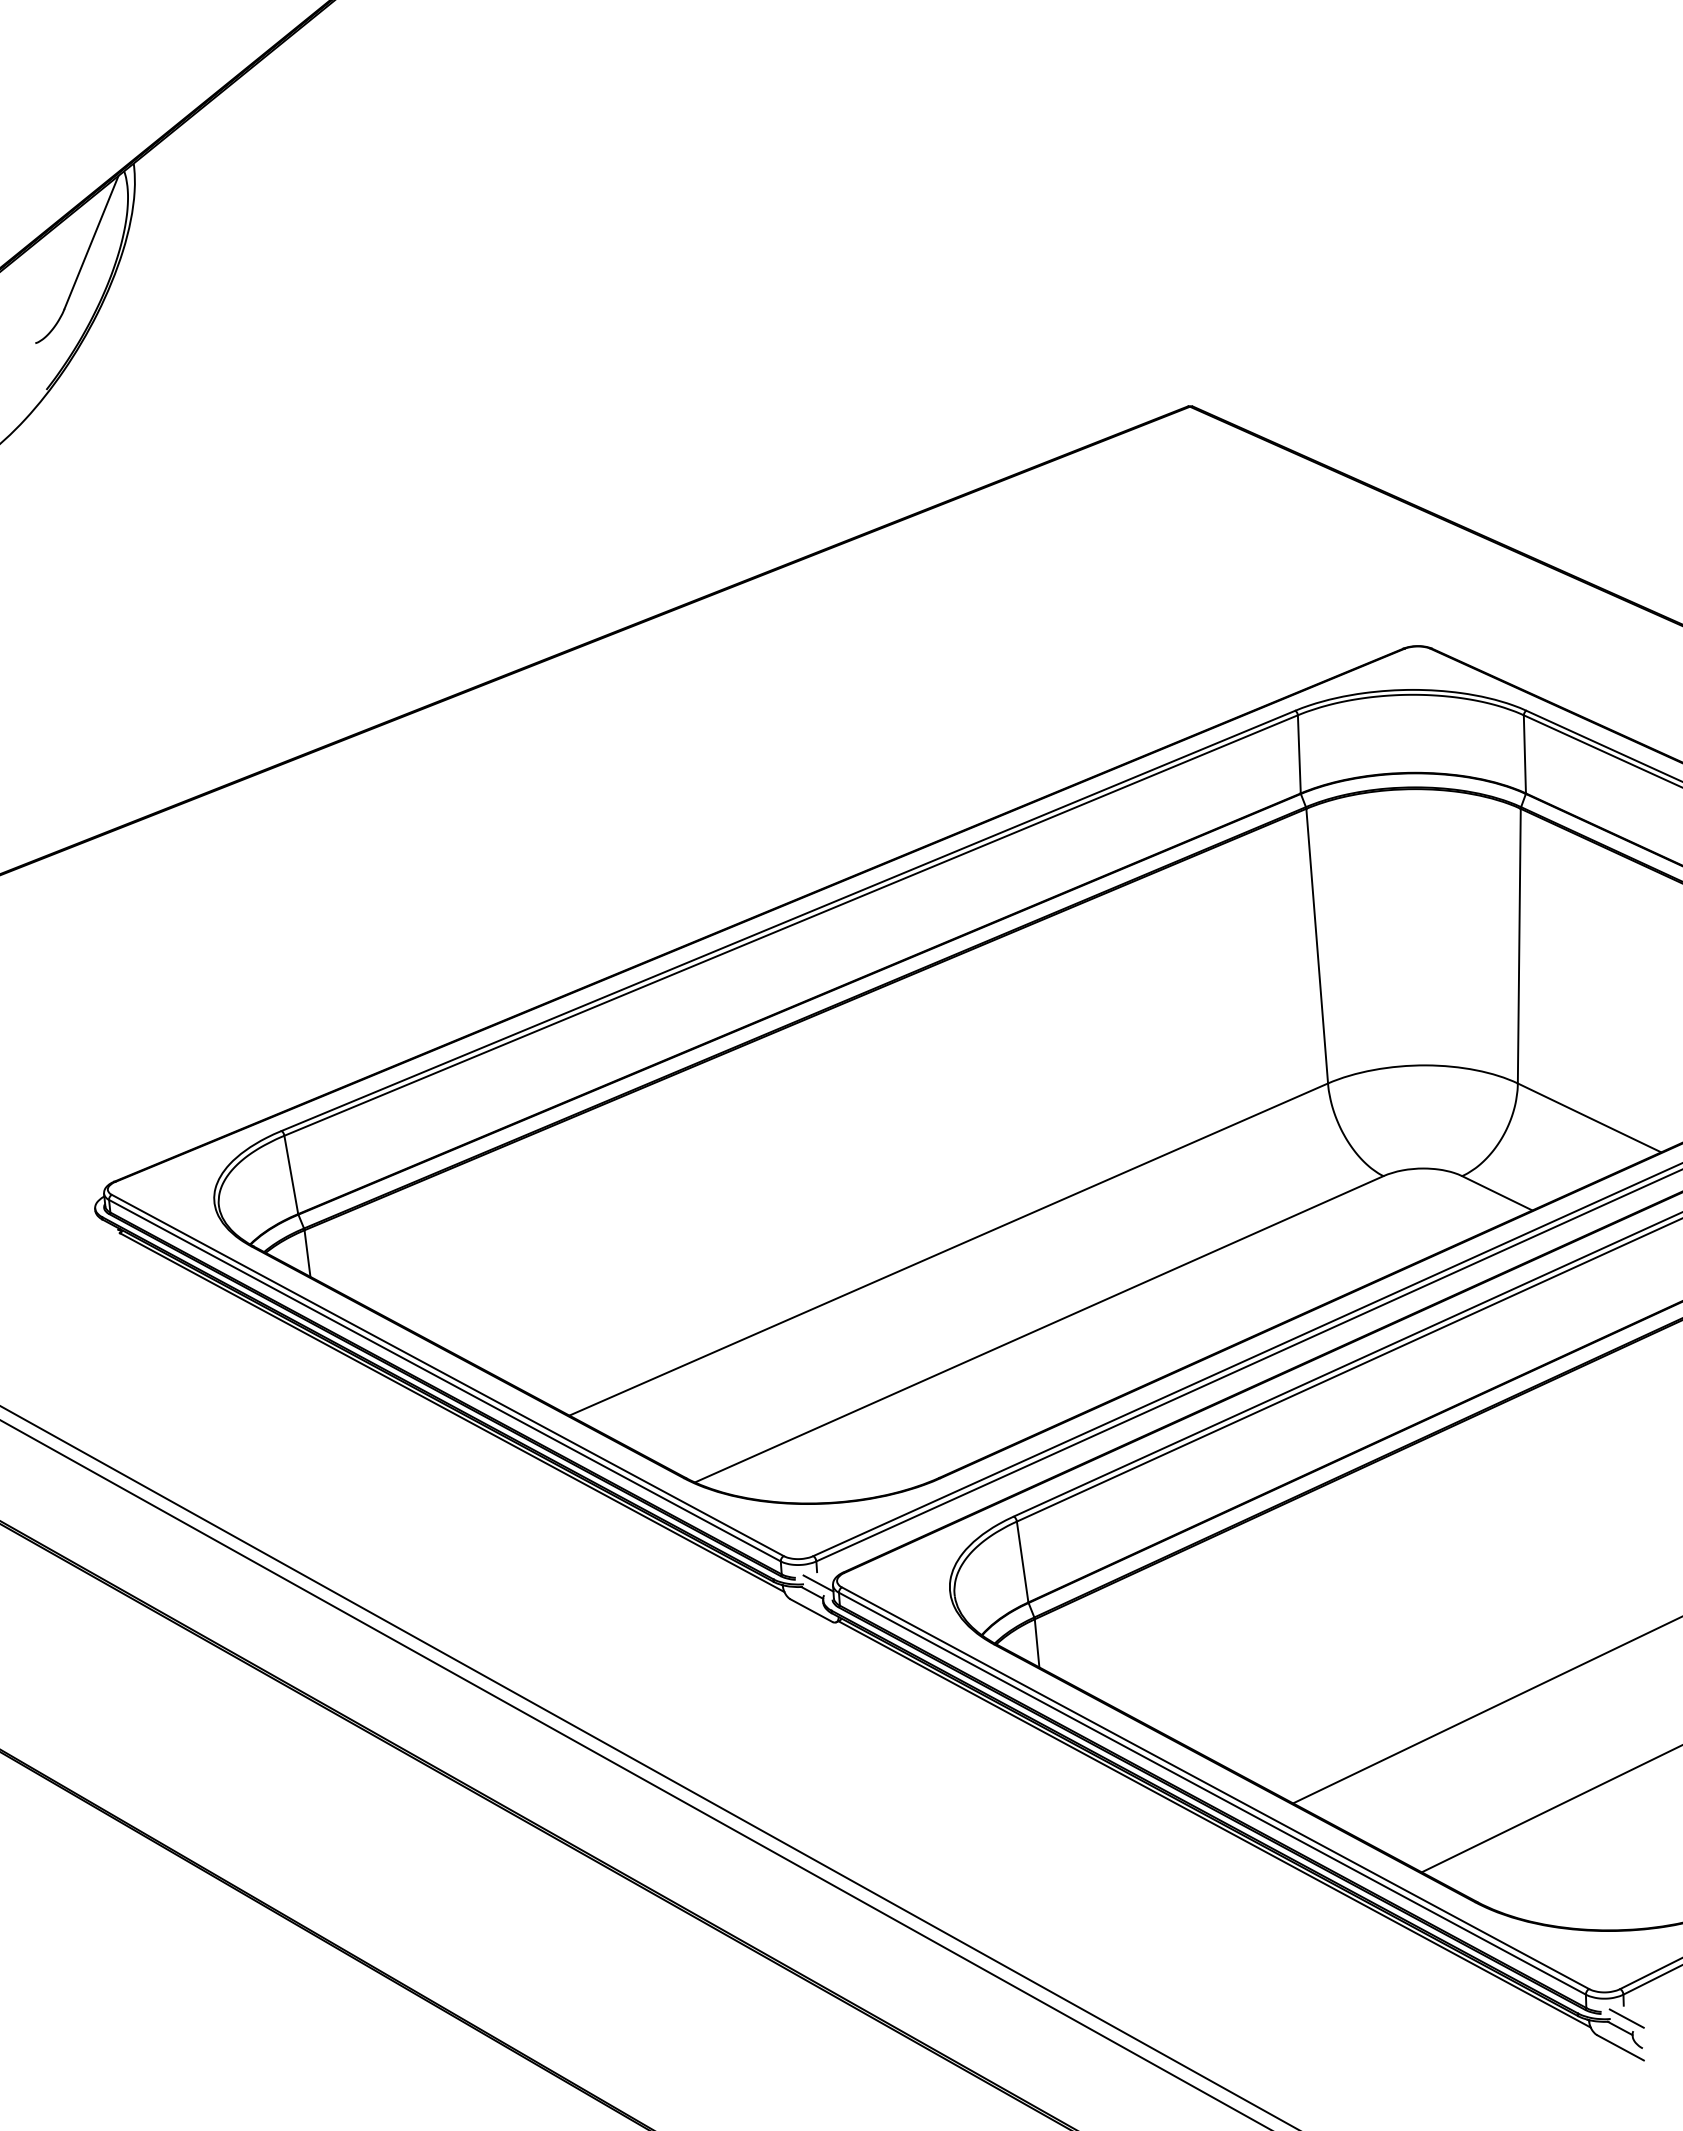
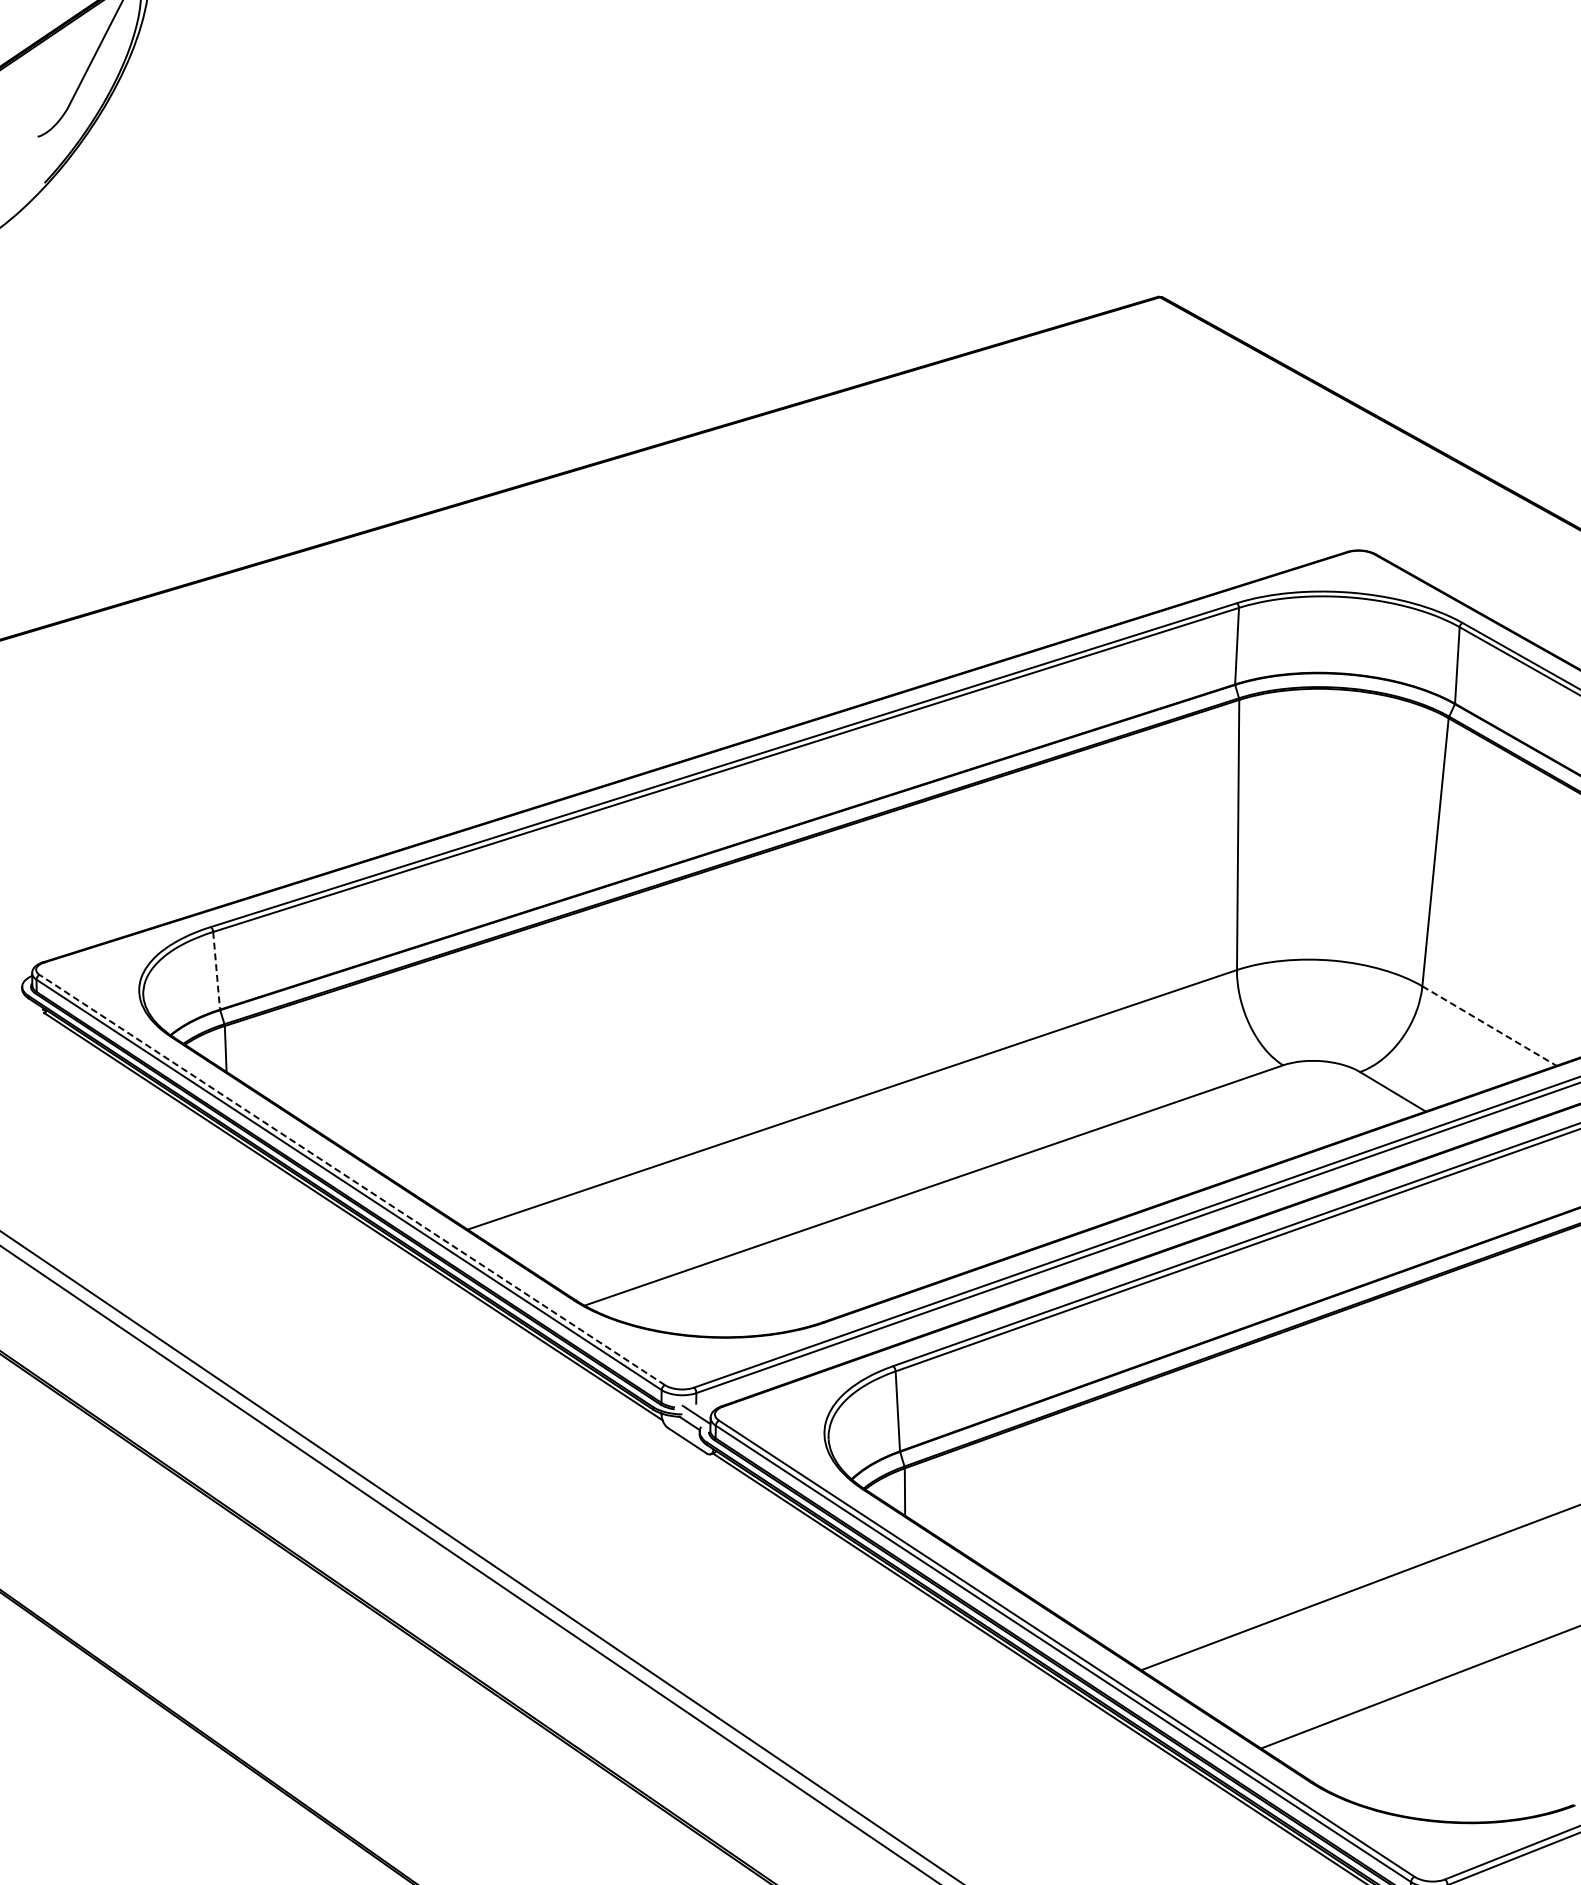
line: (1589, 1117) -> (1489, 1025), solid -> dashed
line: (291, 1174) -> (216, 970), solid -> dashed
line: (447, 1375) -> (352, 1180), solid -> dashed

